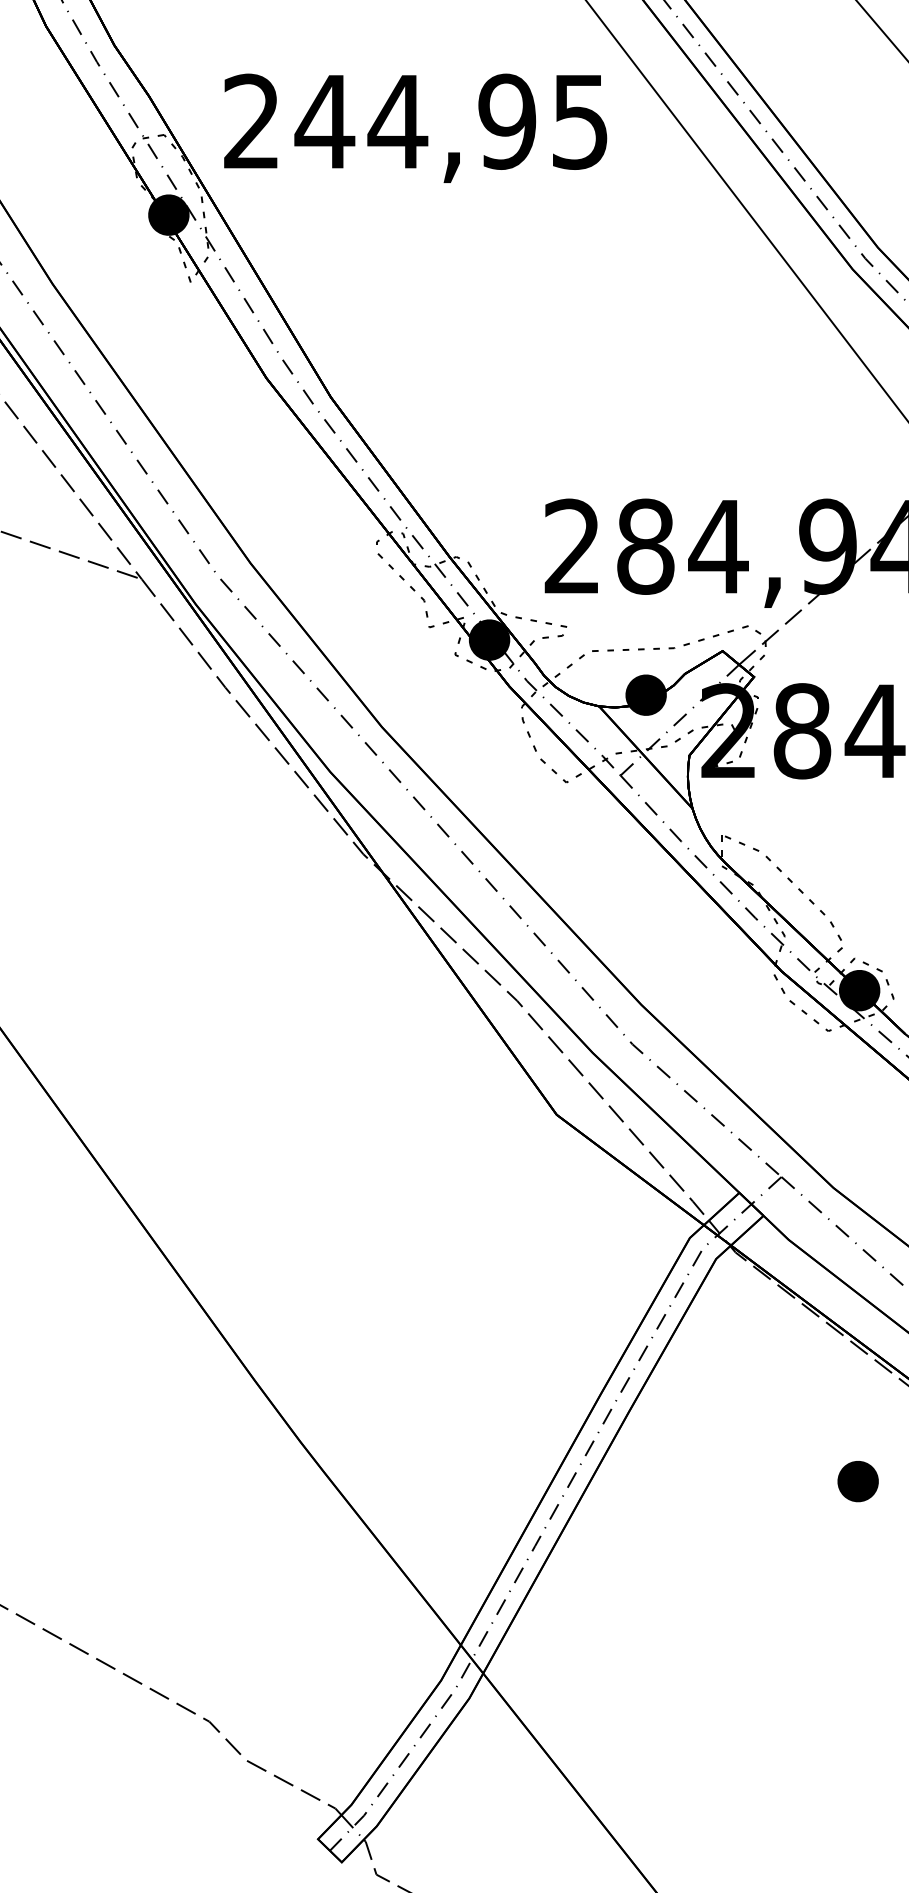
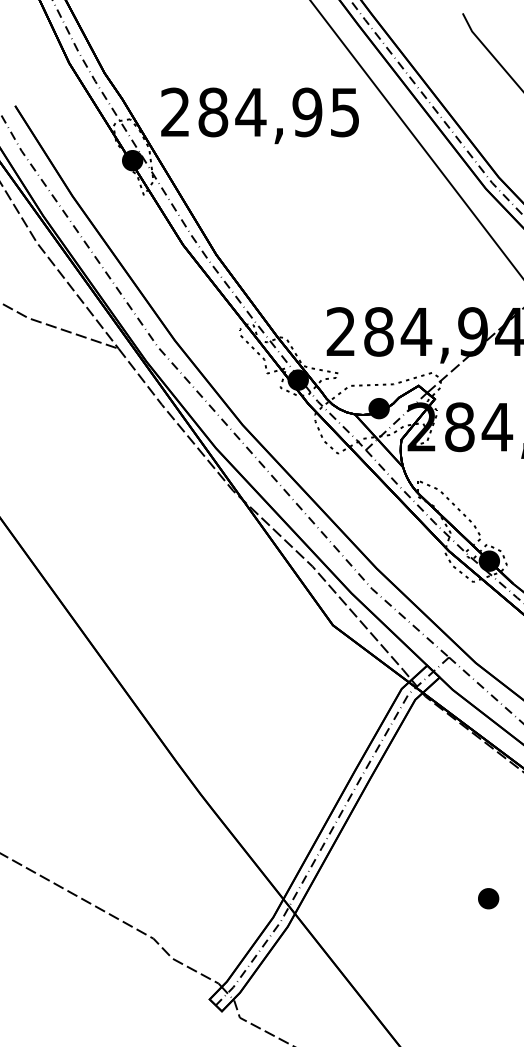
text: (323, 121) -> (212, 112), 244,95 -> 284,95
part: (857, 1481) -> (488, 898), moved

